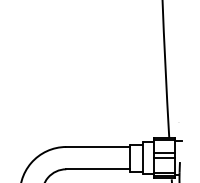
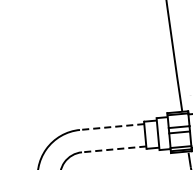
line: (97, 146) -> (111, 126), solid -> dashed
line: (97, 169) -> (113, 149), solid -> dashed

